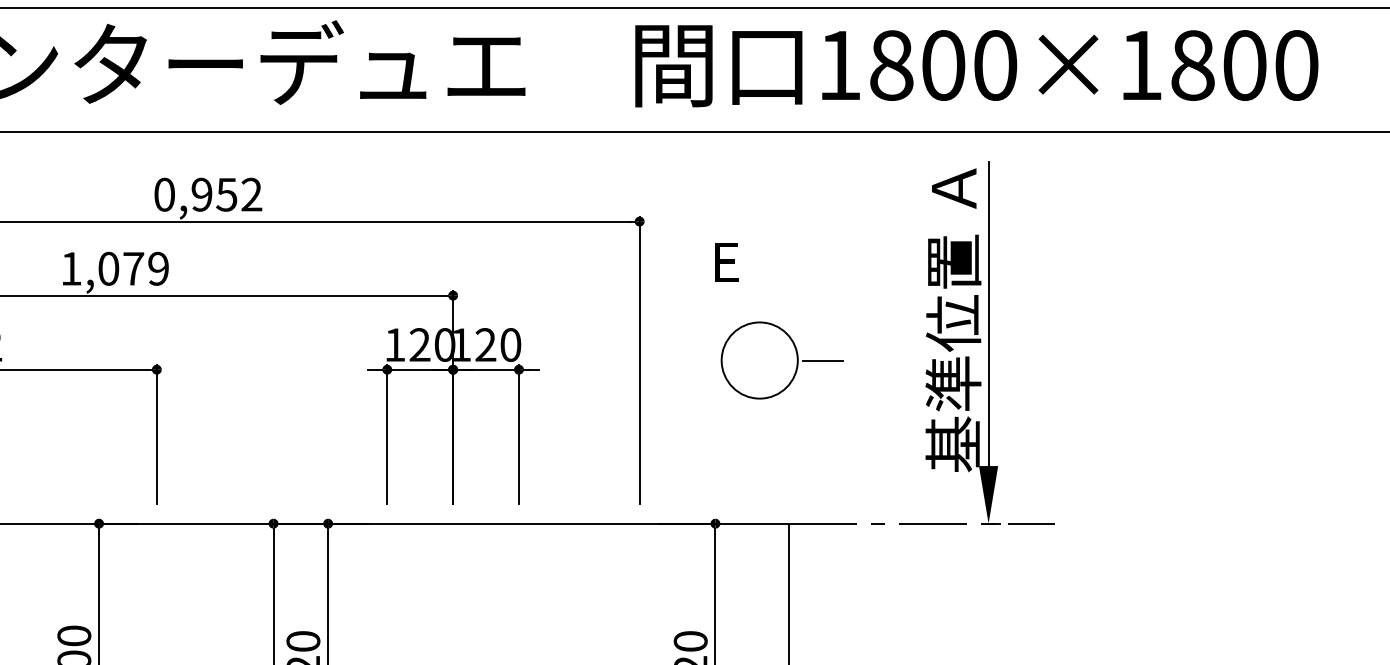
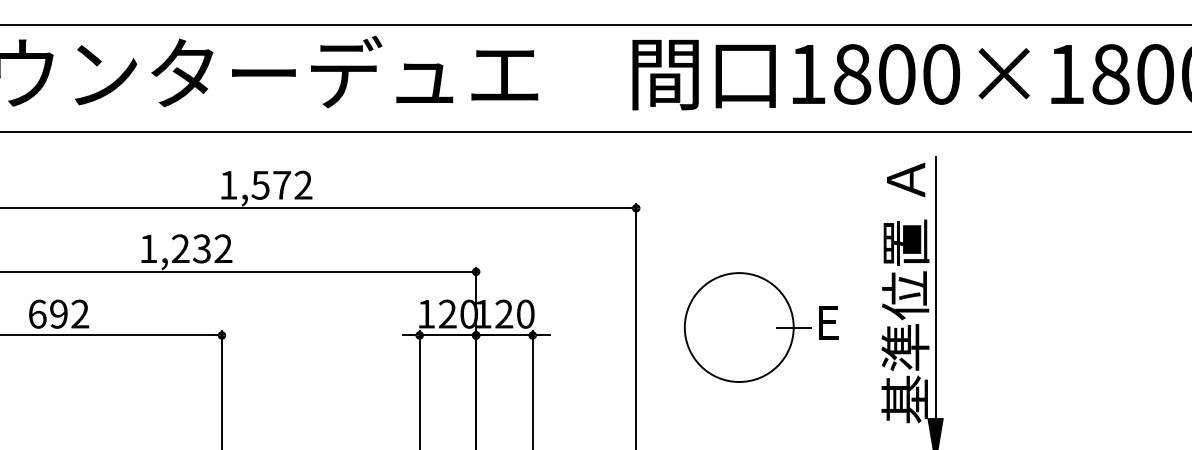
text: (195, 194) -> (255, 185), 0,952 -> 1,572
text: (726, 262) -> (828, 323), moved
text: (133, 268) -> (201, 248), 1,079 -> 1,232
circle: (759, 360) -> (739, 327), size x1.67

